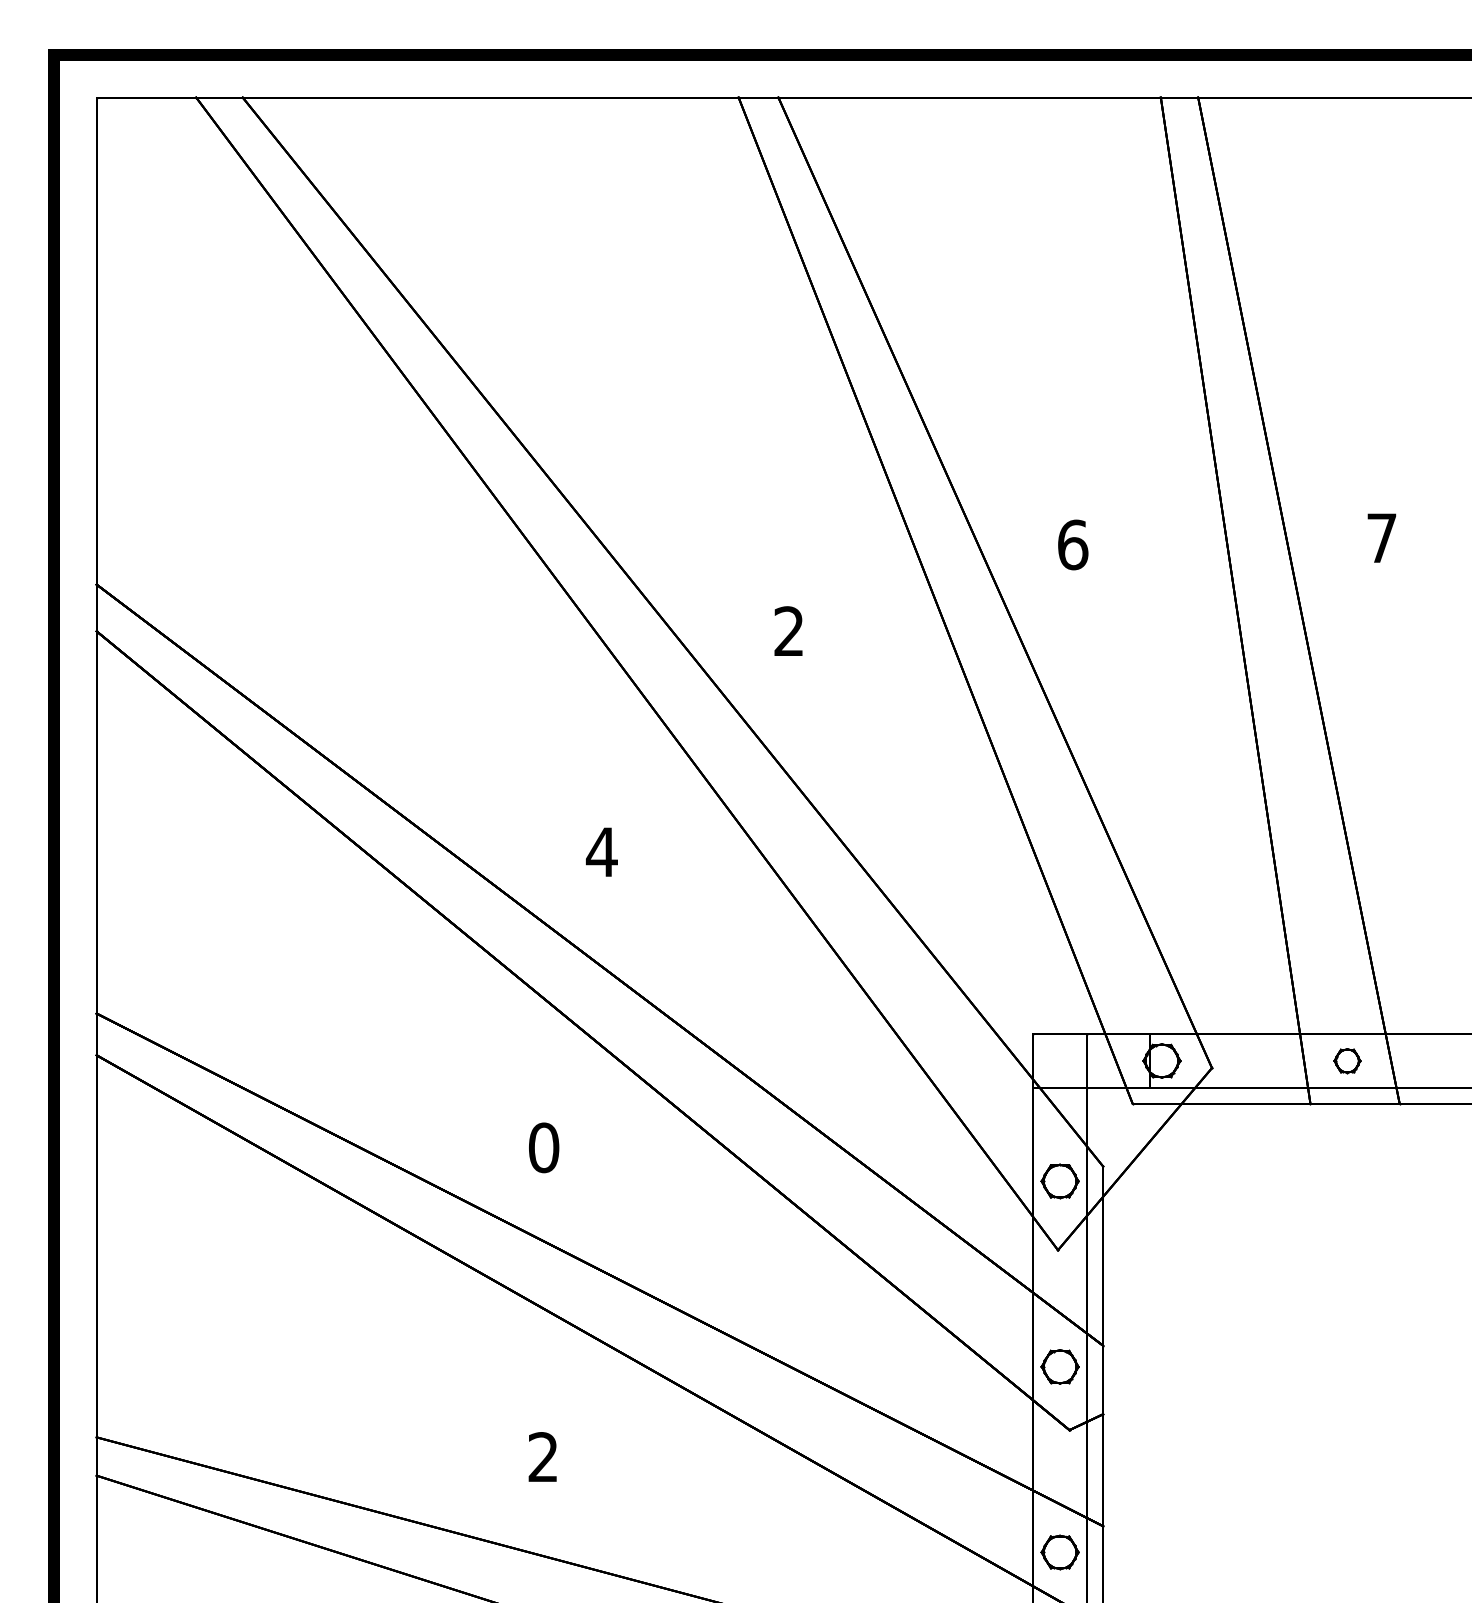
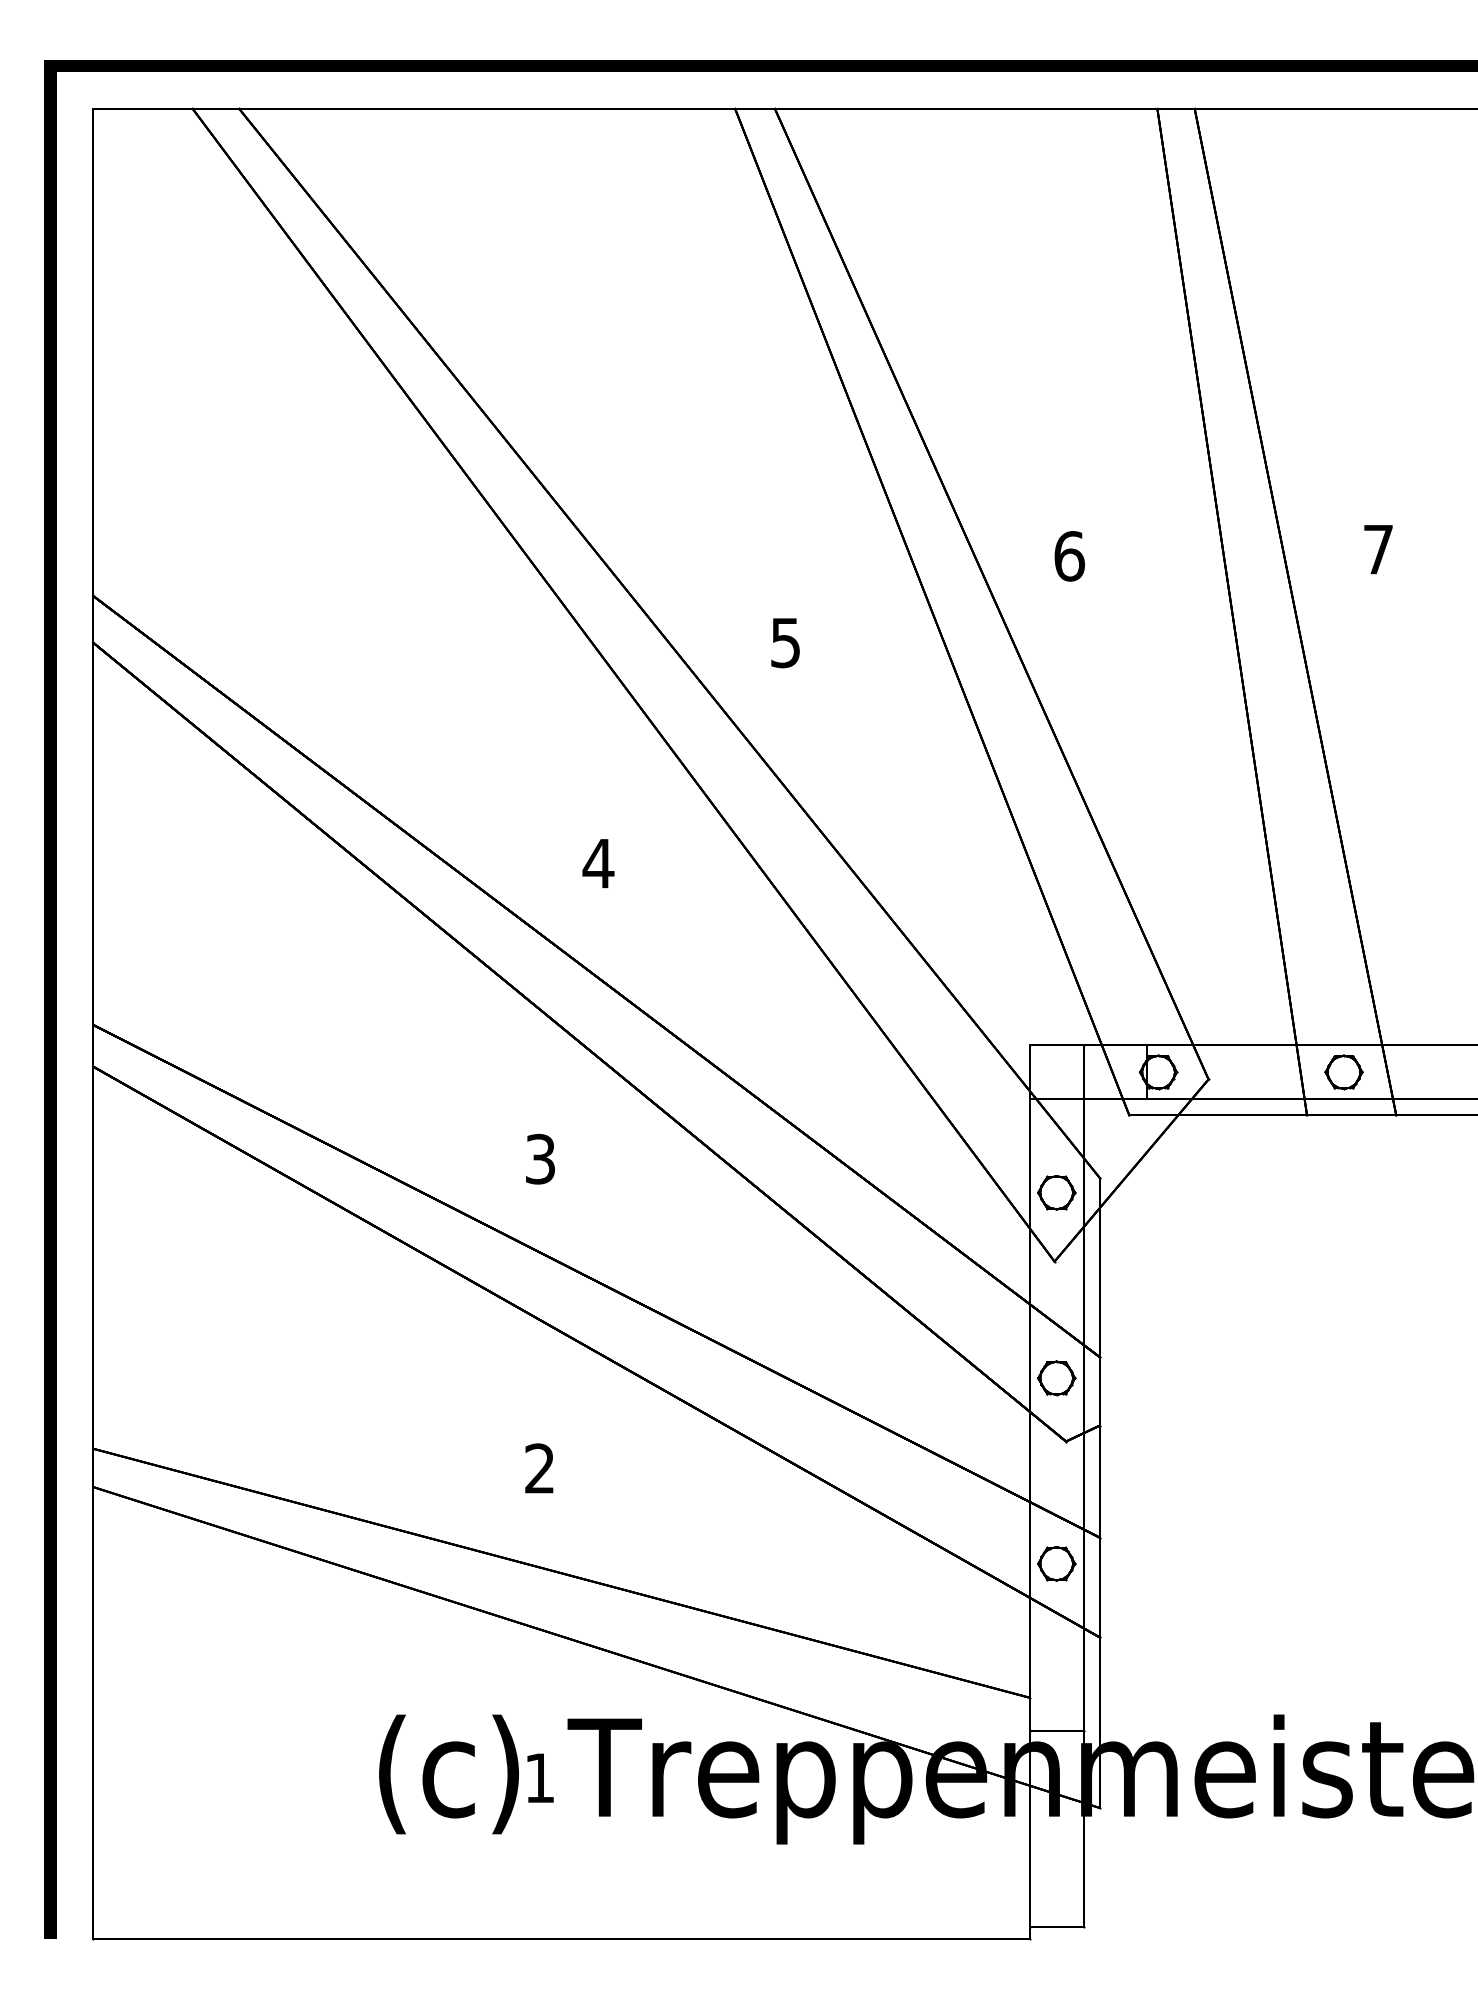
text: (788, 631) -> (785, 642), 2 -> 5
part: (1346, 1061) -> (1343, 1072), size x1.43
text: (543, 1148) -> (540, 1159), 0 -> 3

